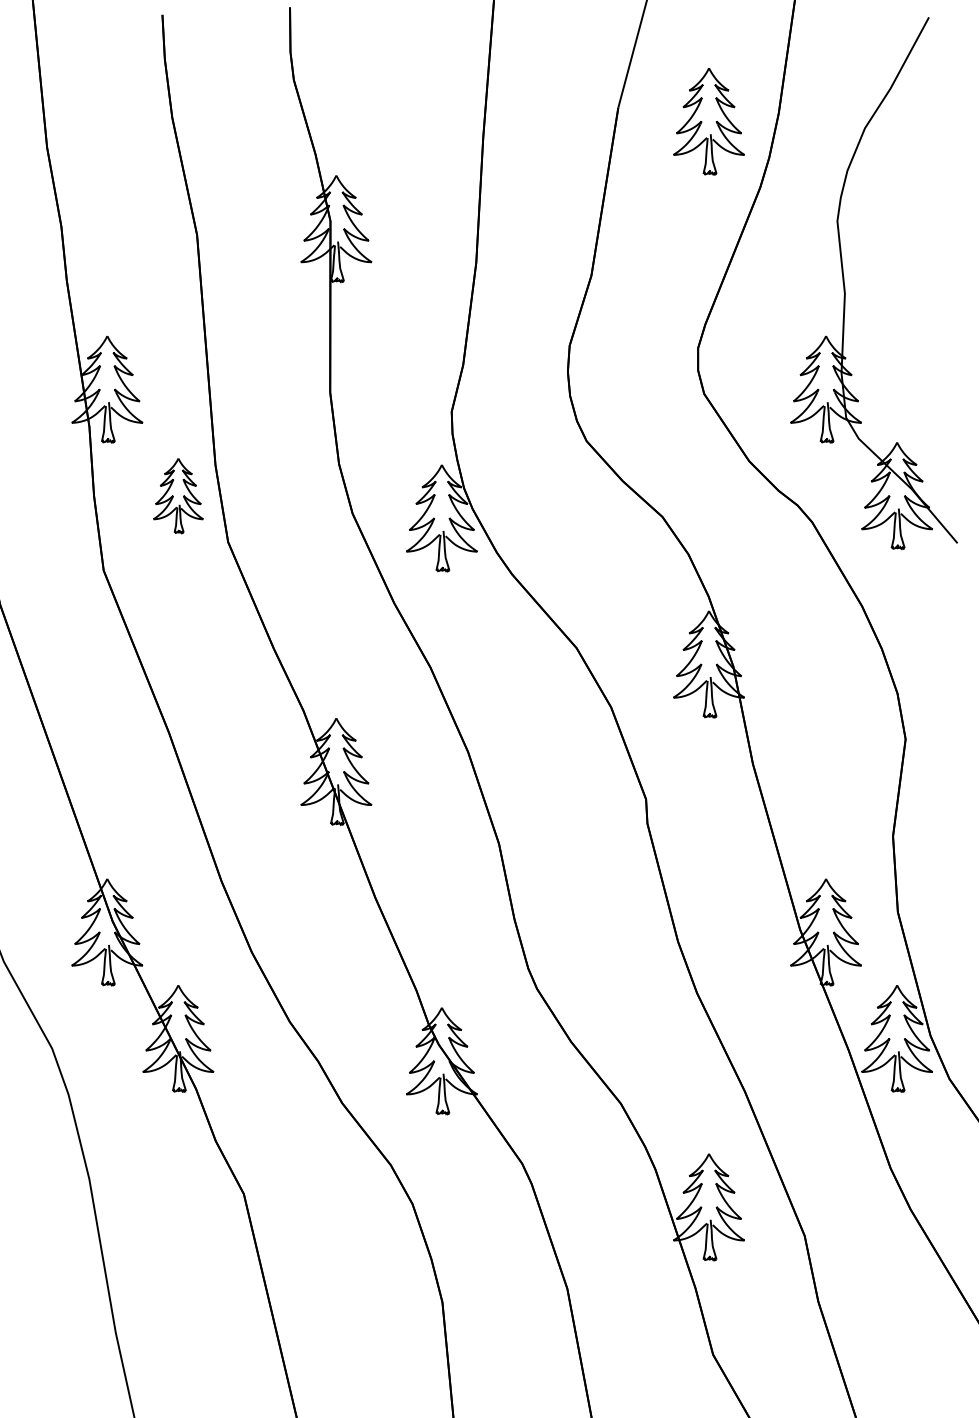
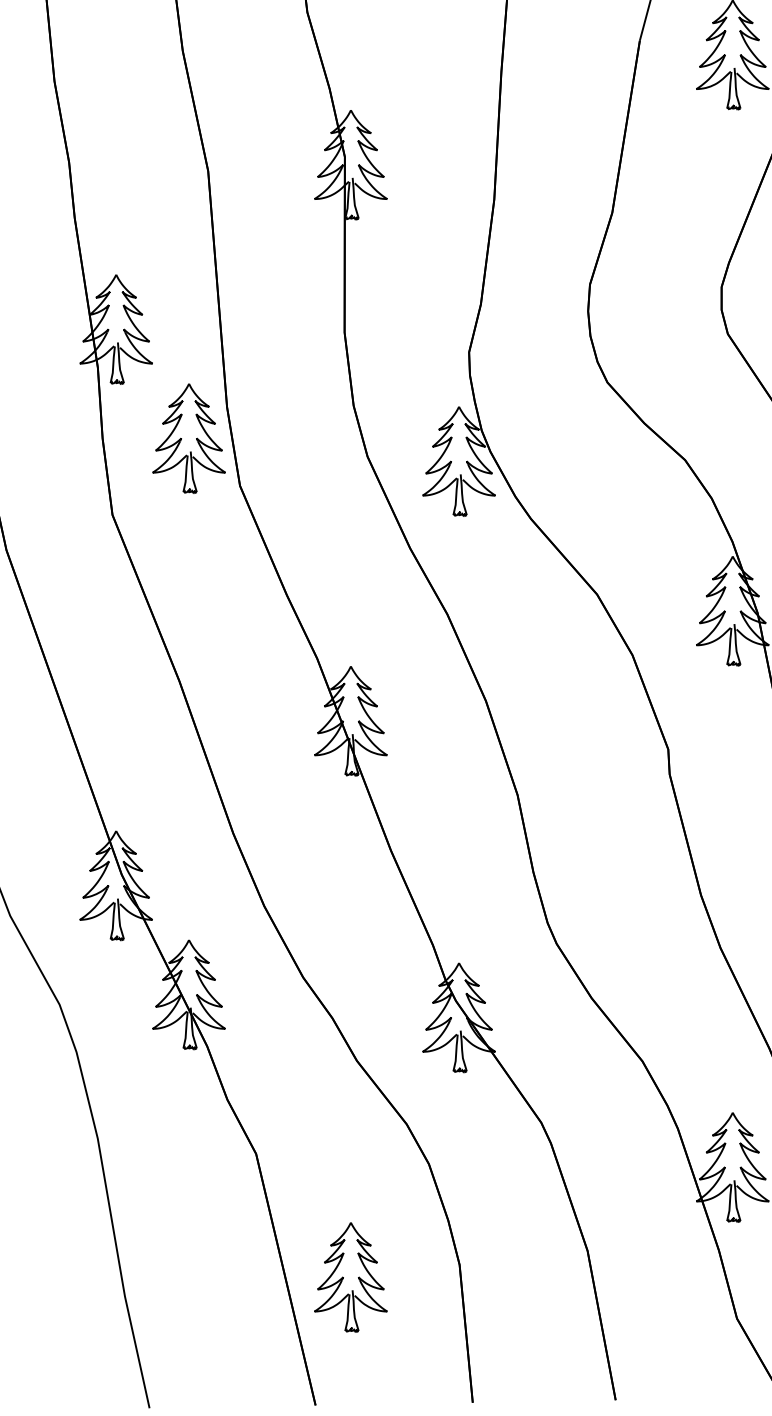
part: (178, 495) -> (189, 438), size x1.43
part: (336, 1314) -> (351, 1277), added

